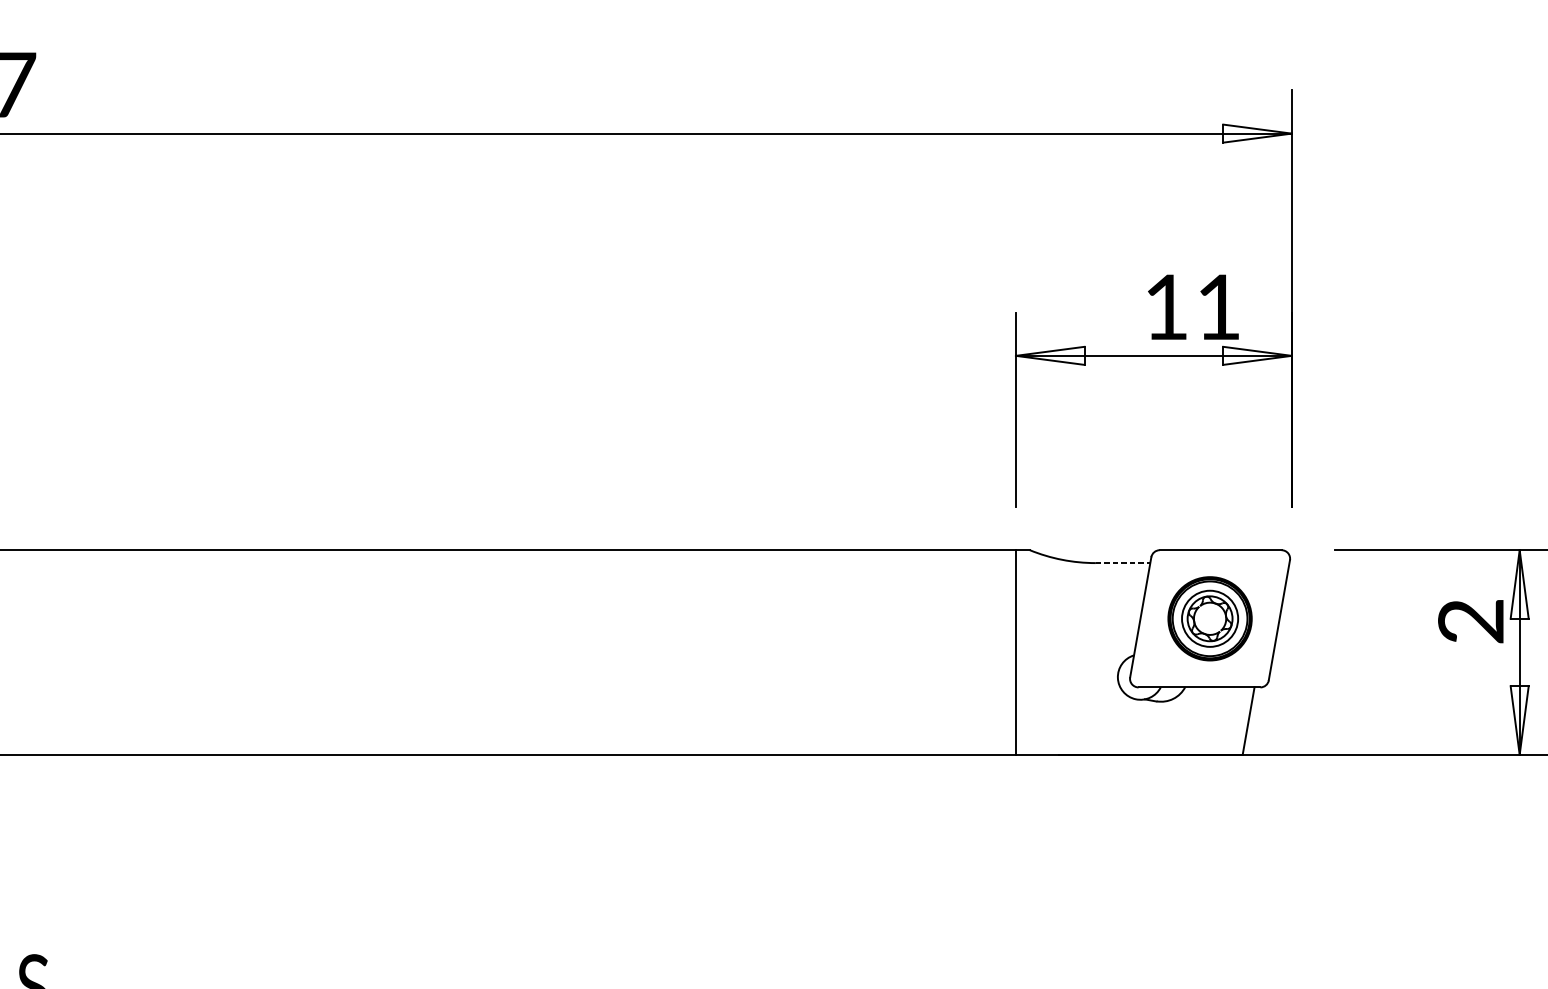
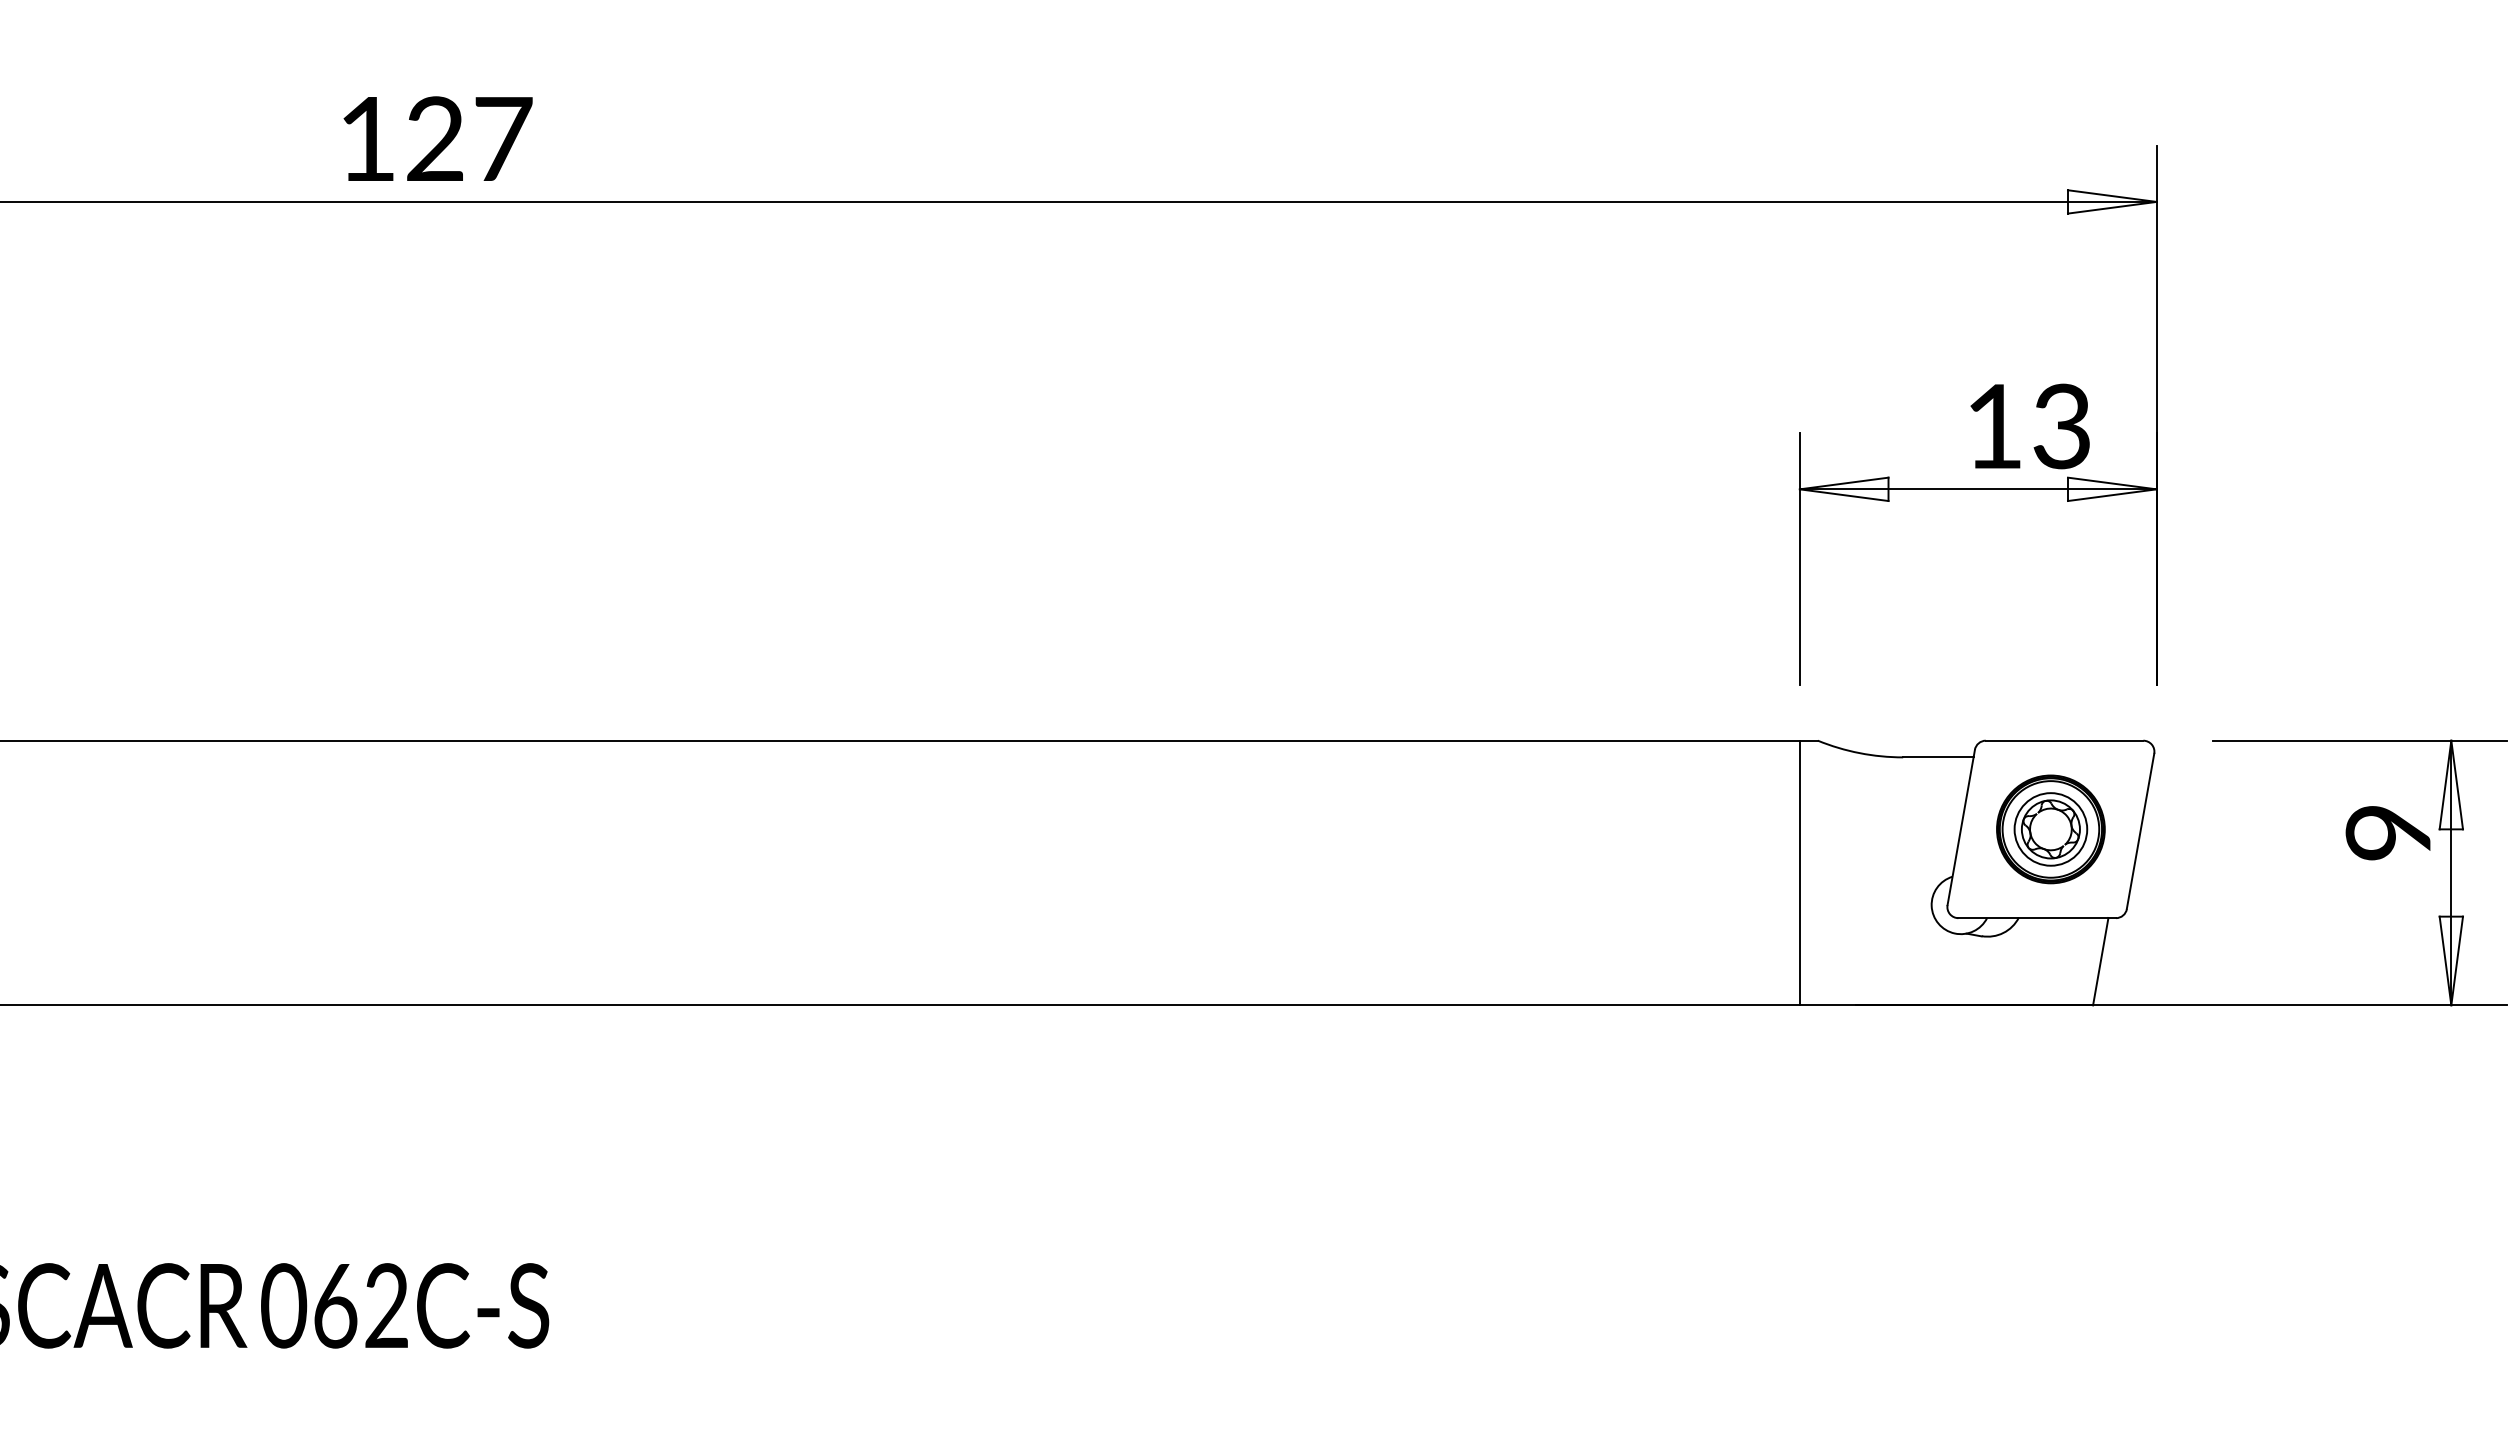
text: (1218, 307) -> (2061, 426), 11 -> 13
line: (1123, 563) -> (1938, 757), dashed -> solid
text: (1470, 621) -> (2387, 832), 2 -> 9

